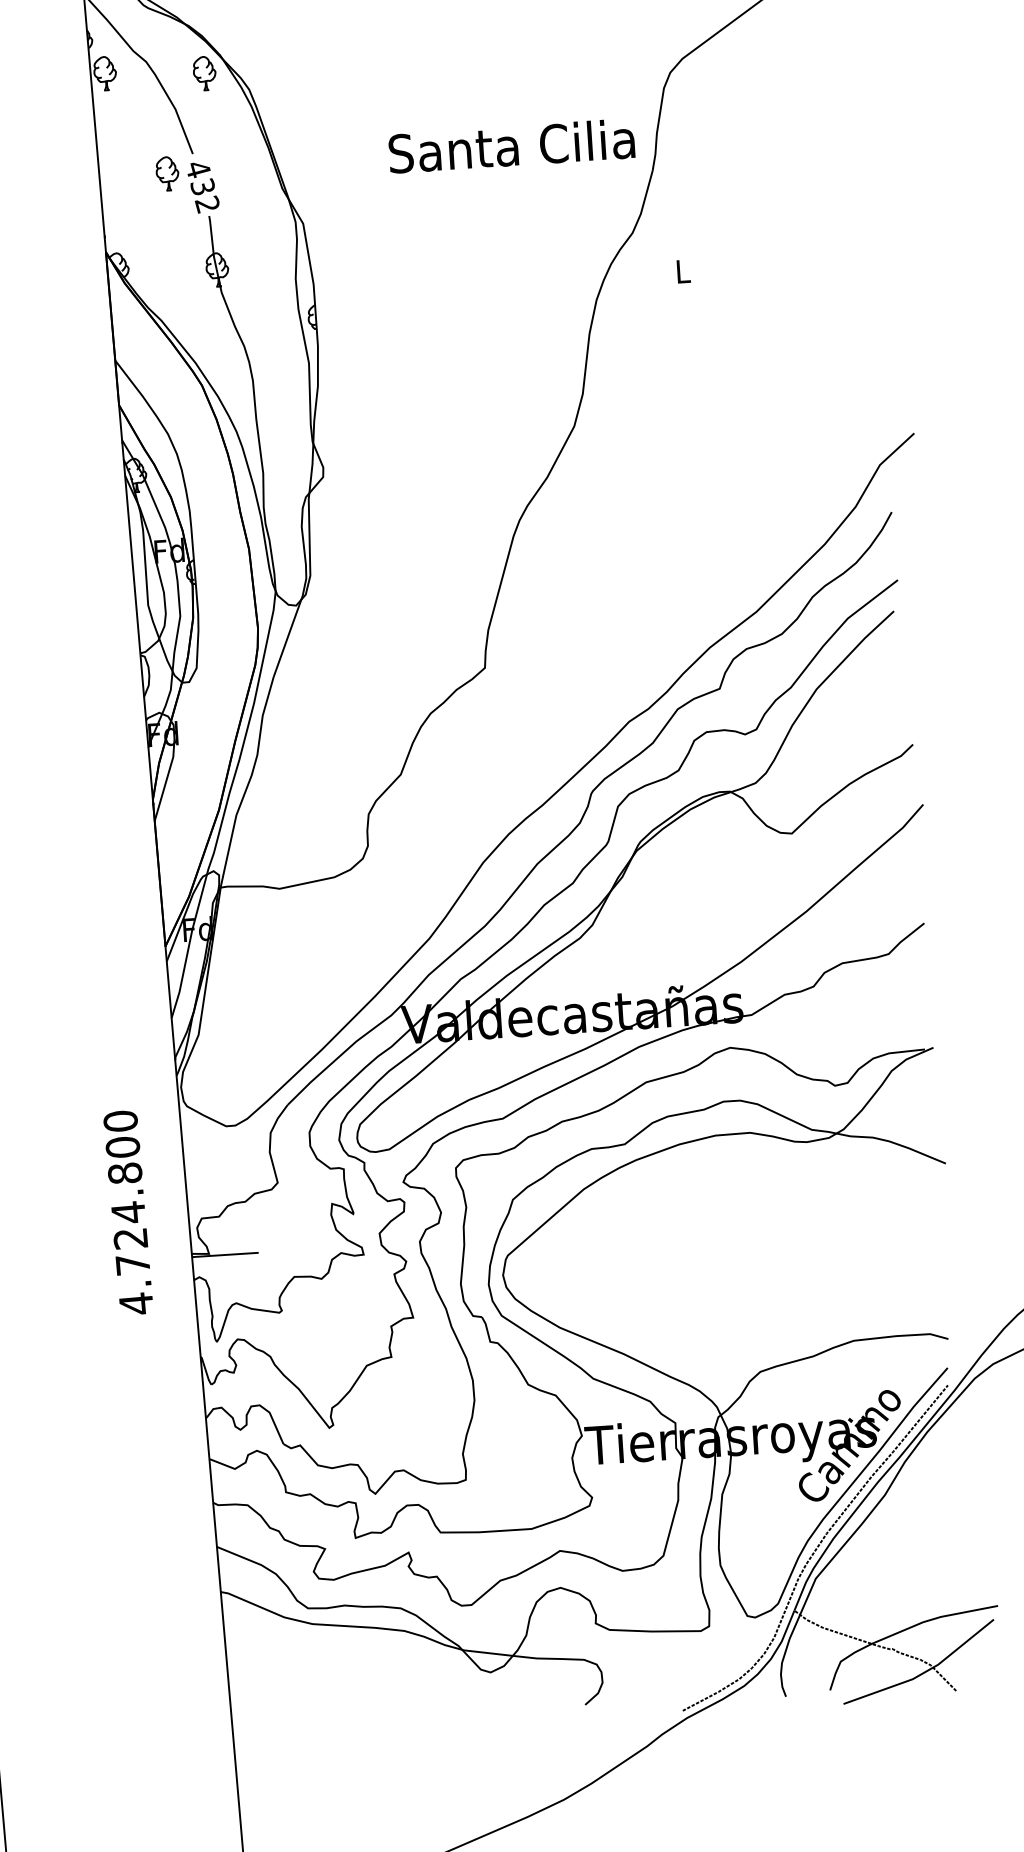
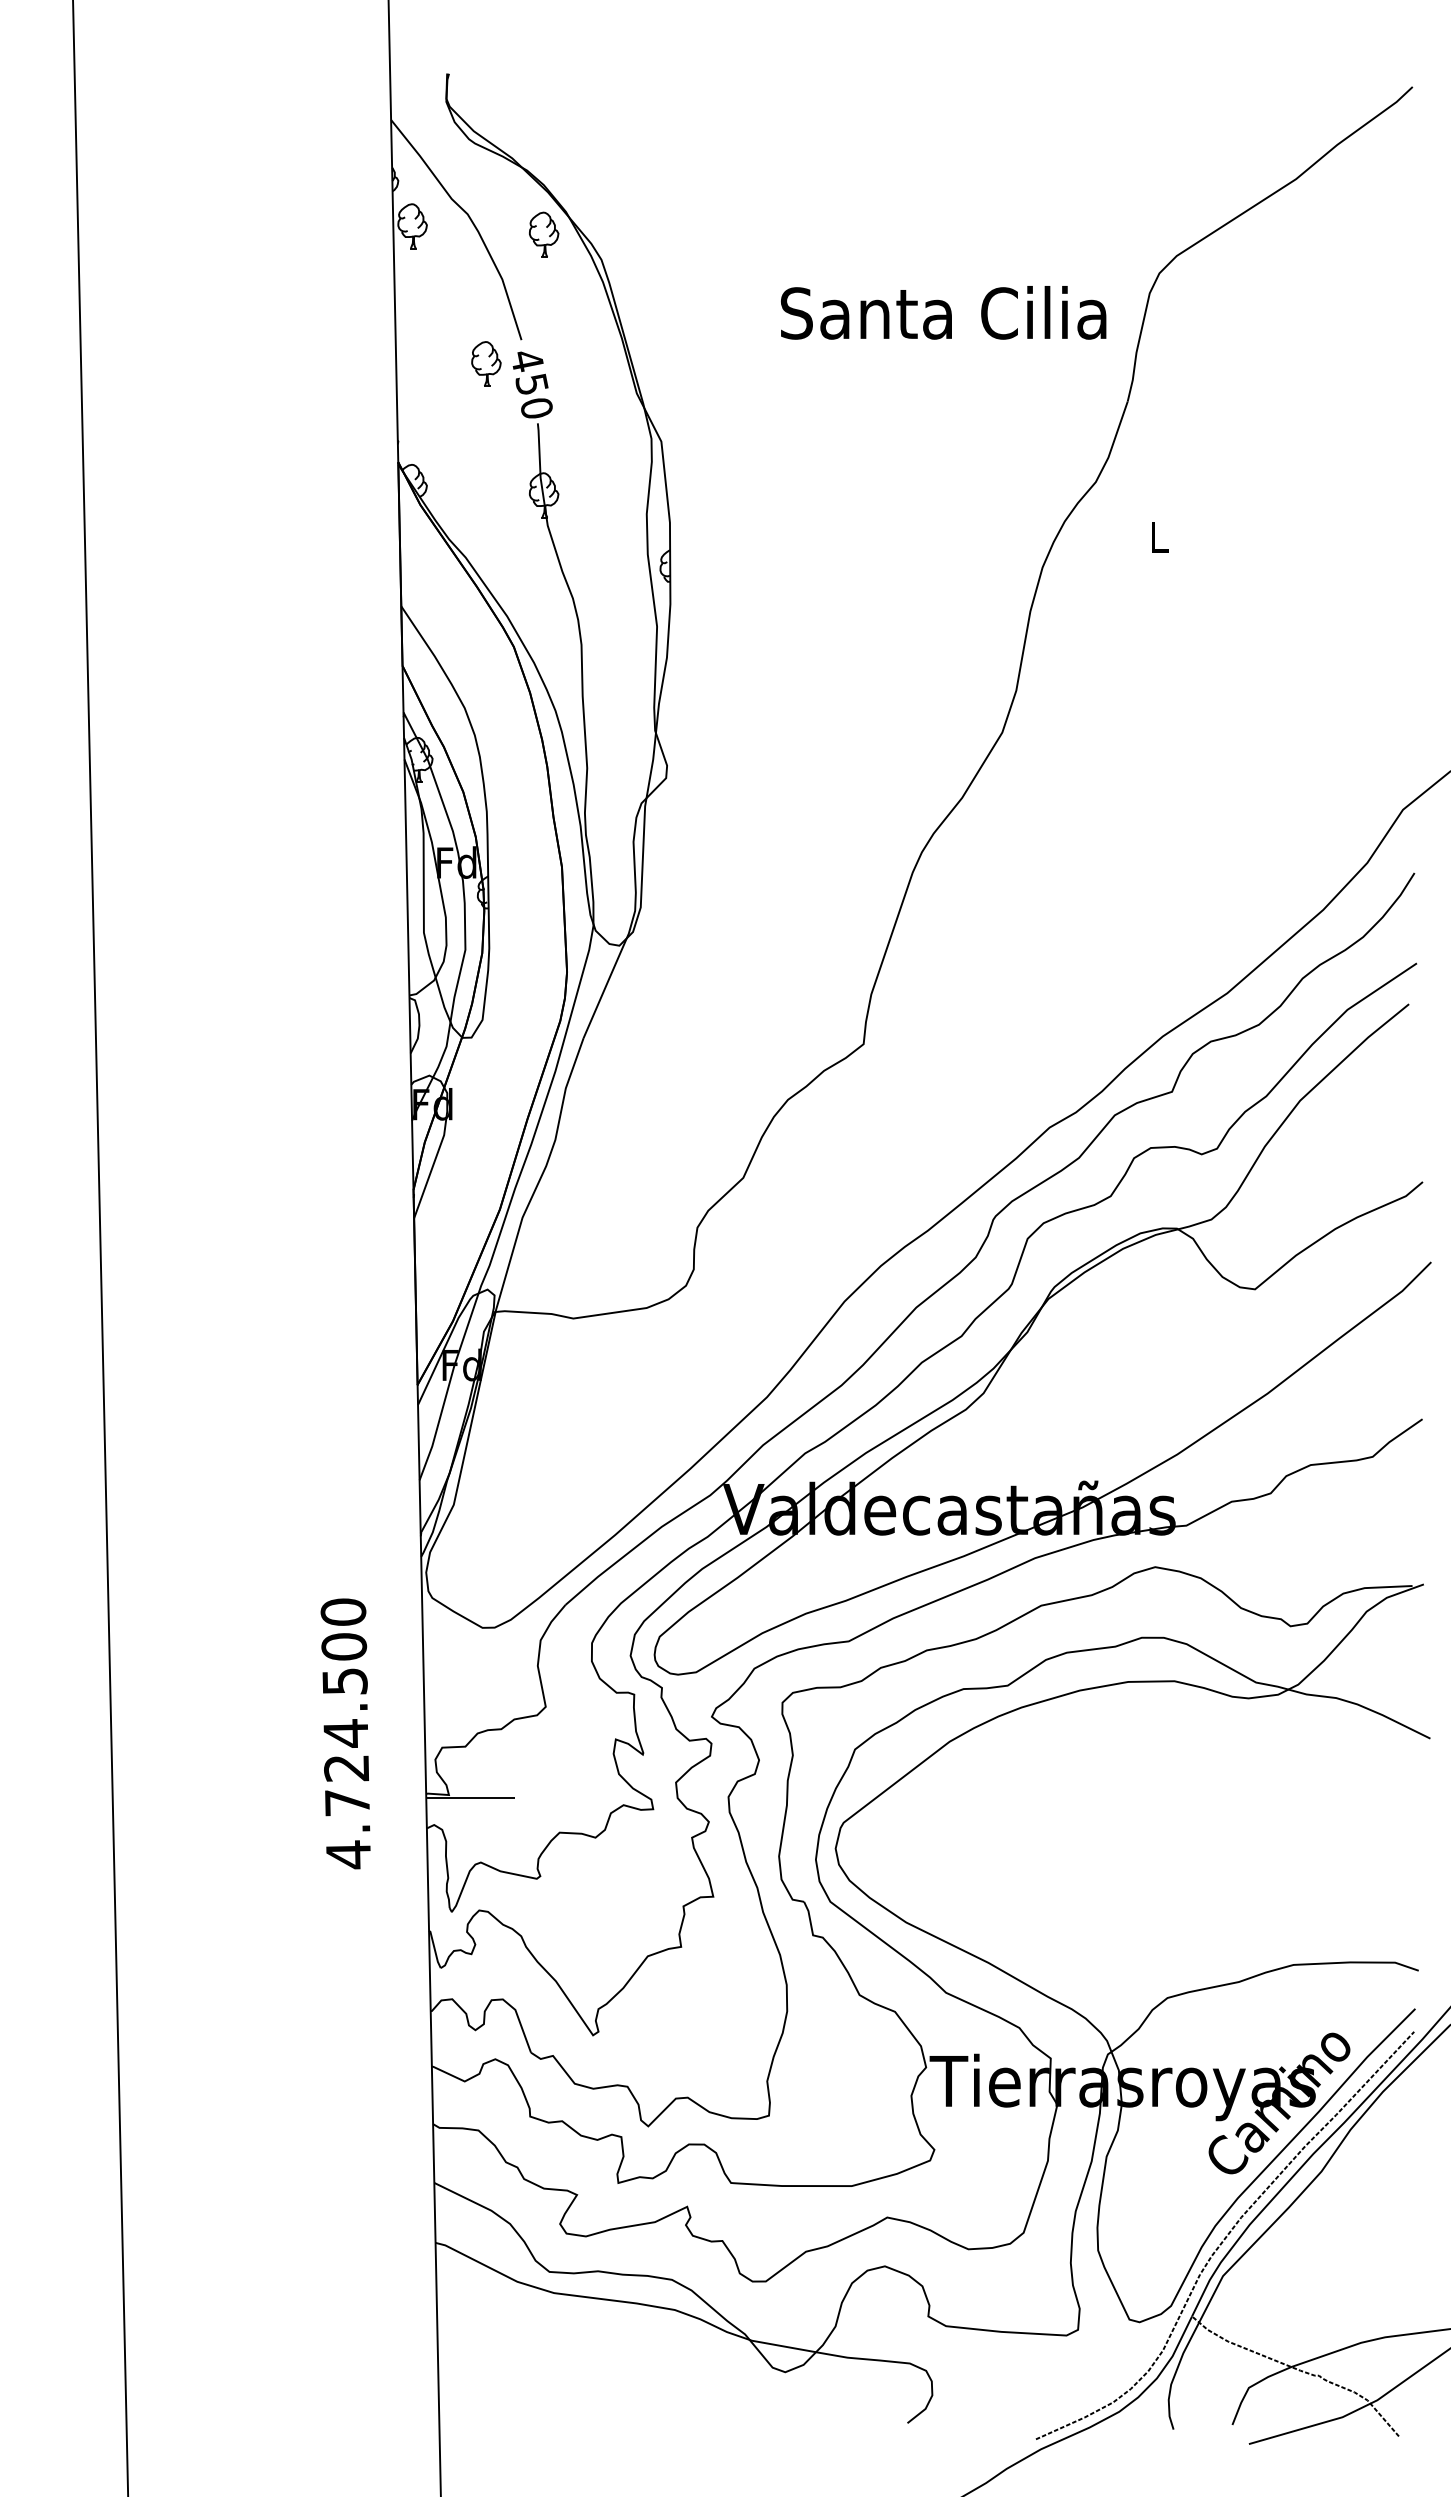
text: (511, 145) -> (943, 312), moved
text: (204, 195) -> (533, 396), 432 -> 450
text: (124, 1172) -> (344, 1680), 4.724.800 -> 4.724.500

